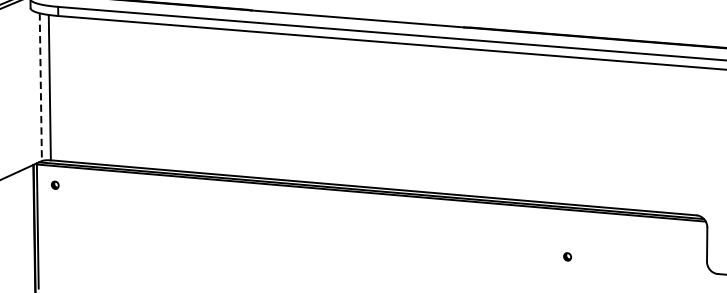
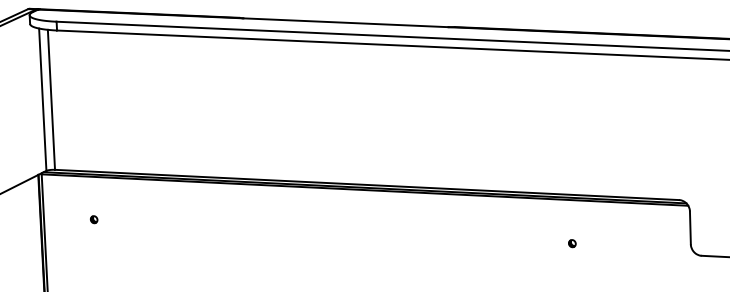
line: (40, 87) -> (42, 100), dashed -> solid
part: (55, 185) -> (94, 219), moved
part: (567, 256) -> (572, 243), moved

